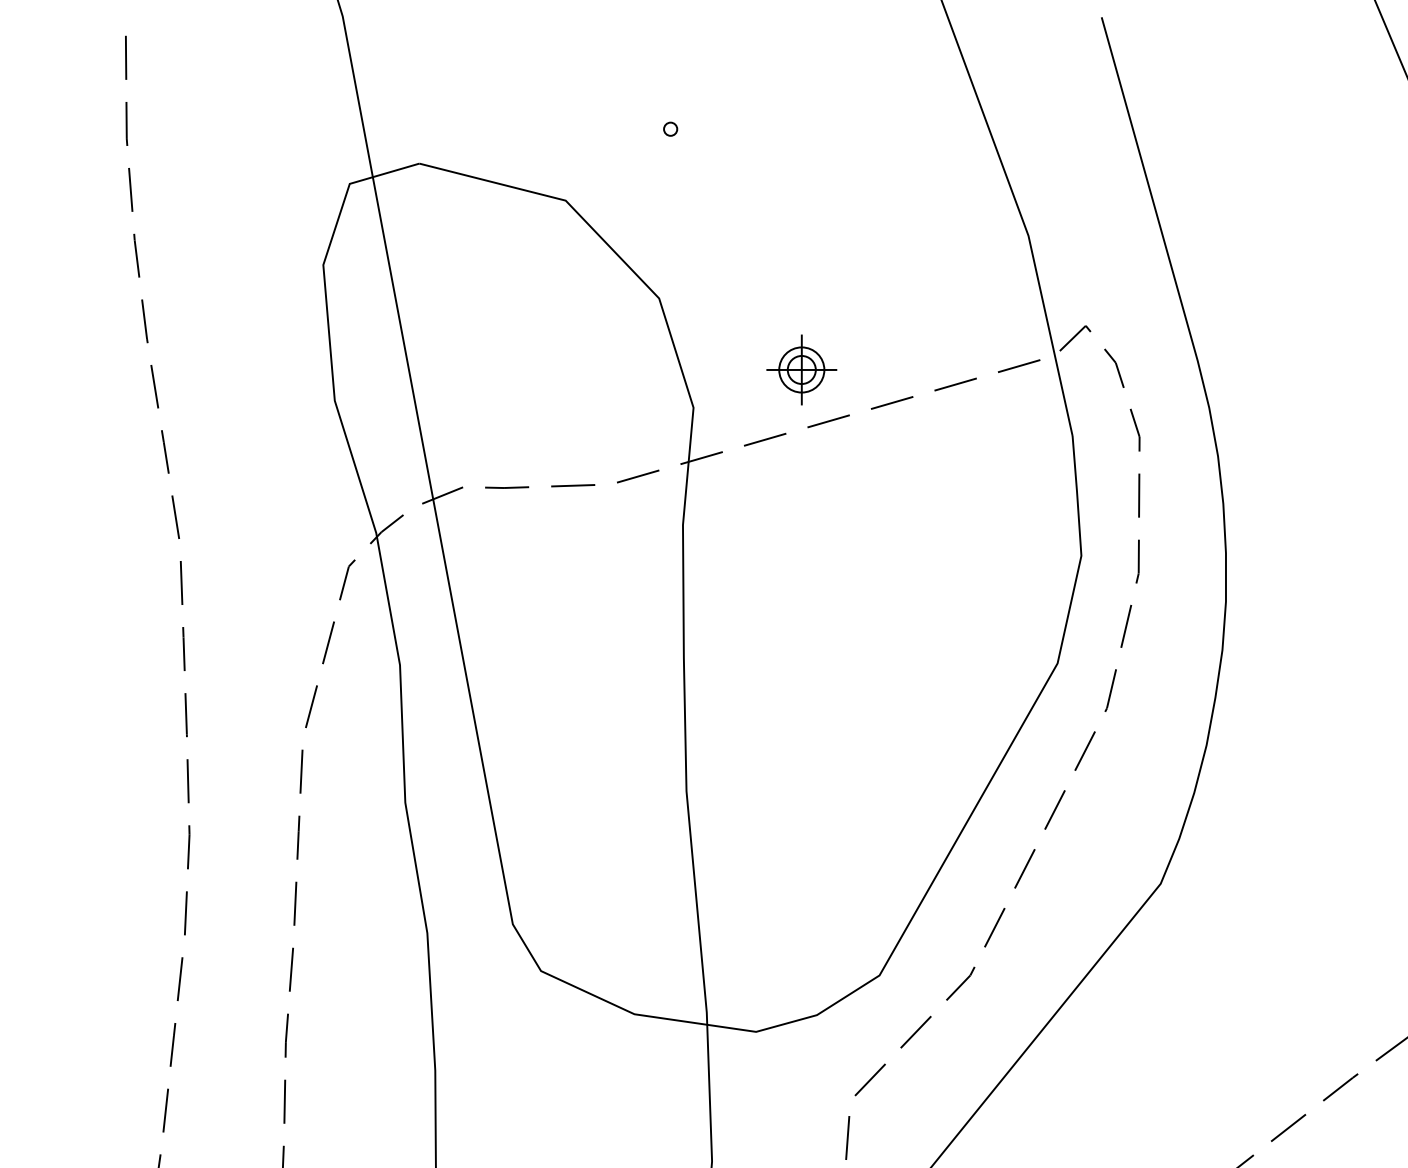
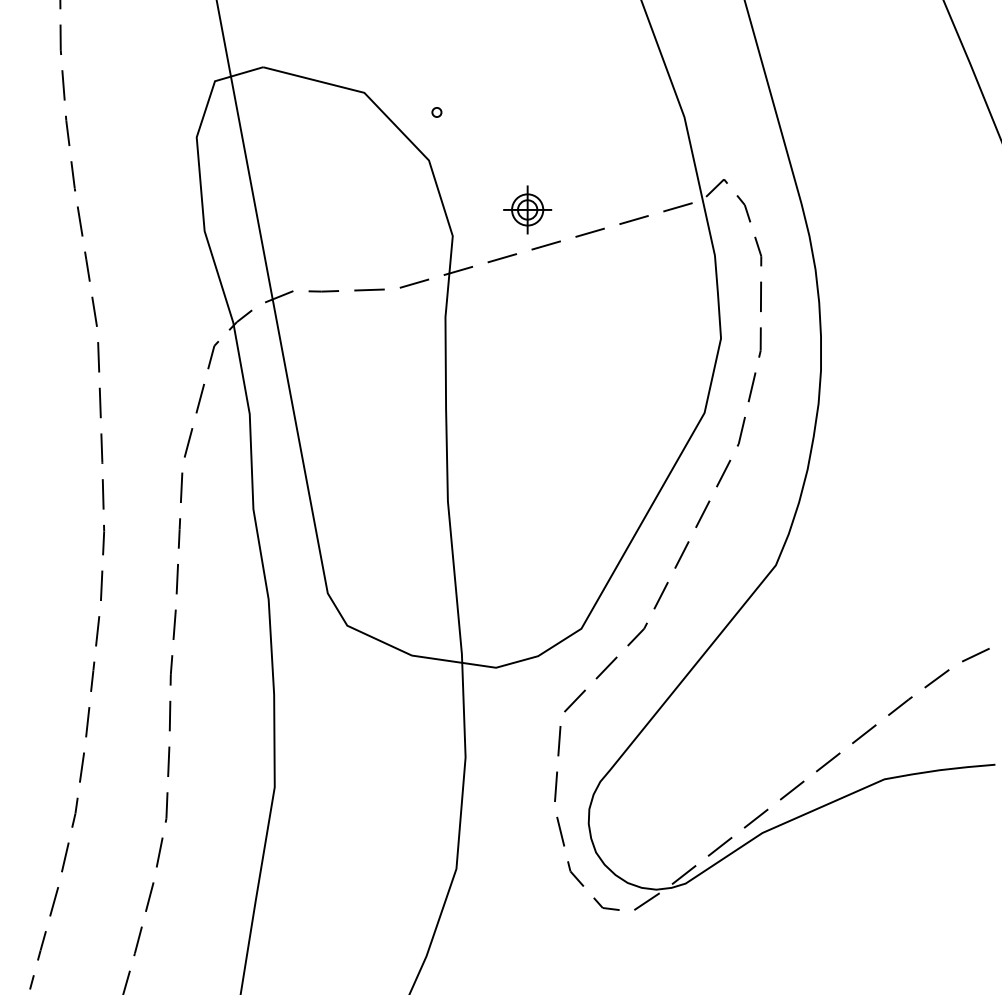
part: (670, 129) -> (436, 112), moved

